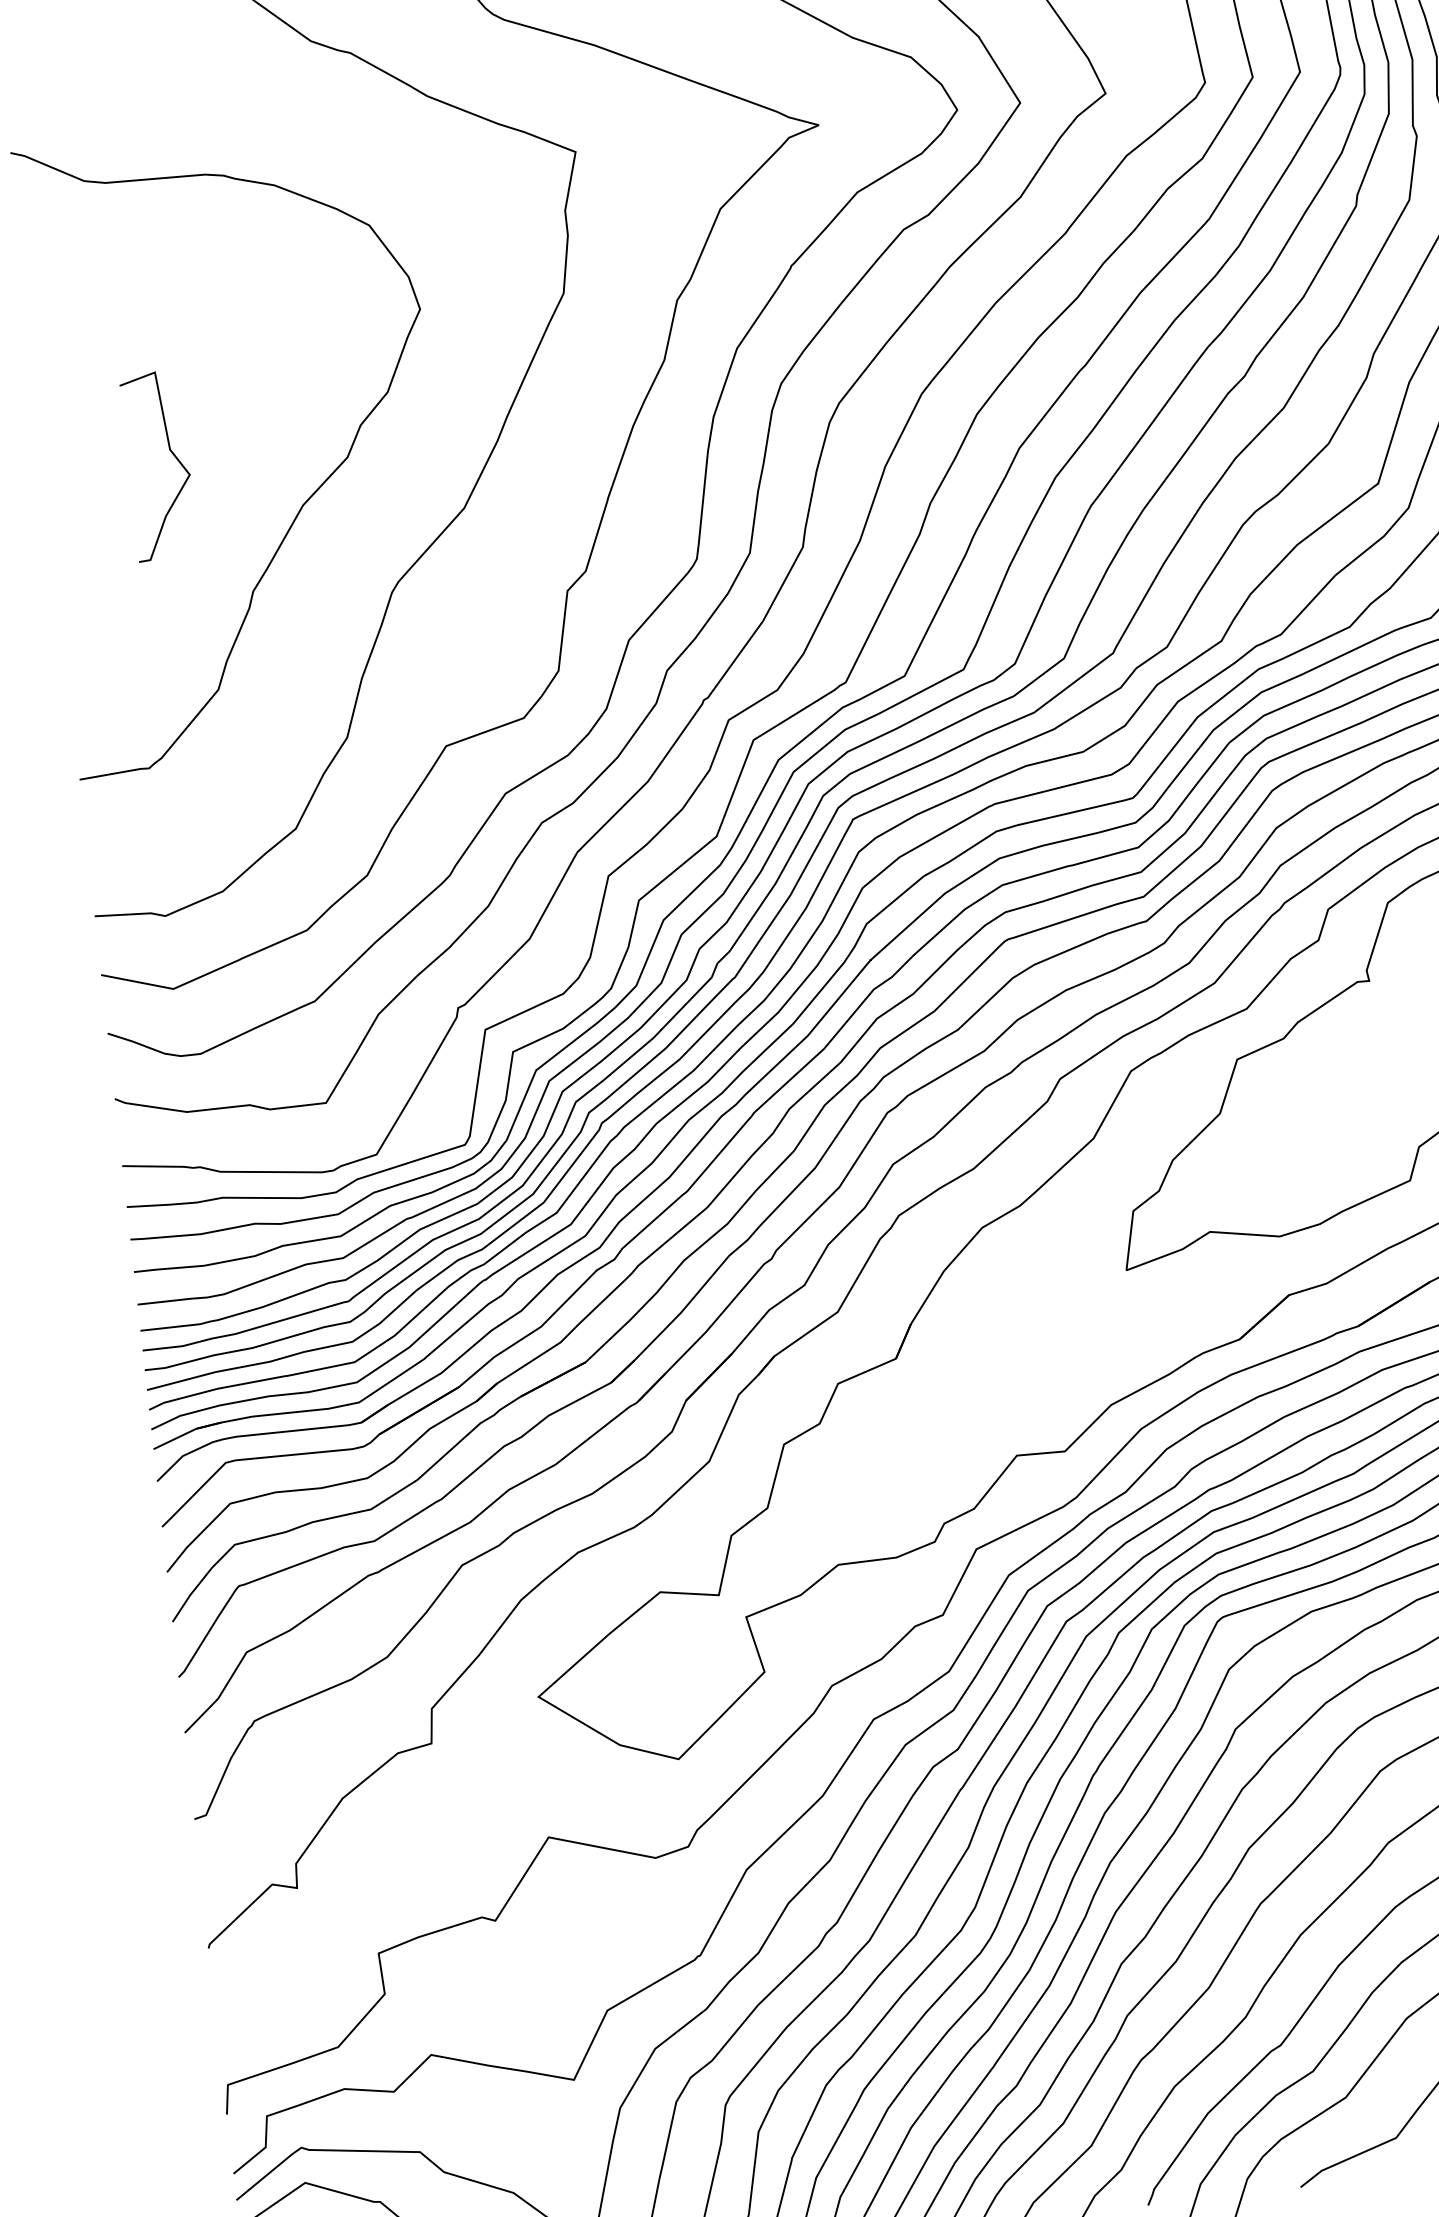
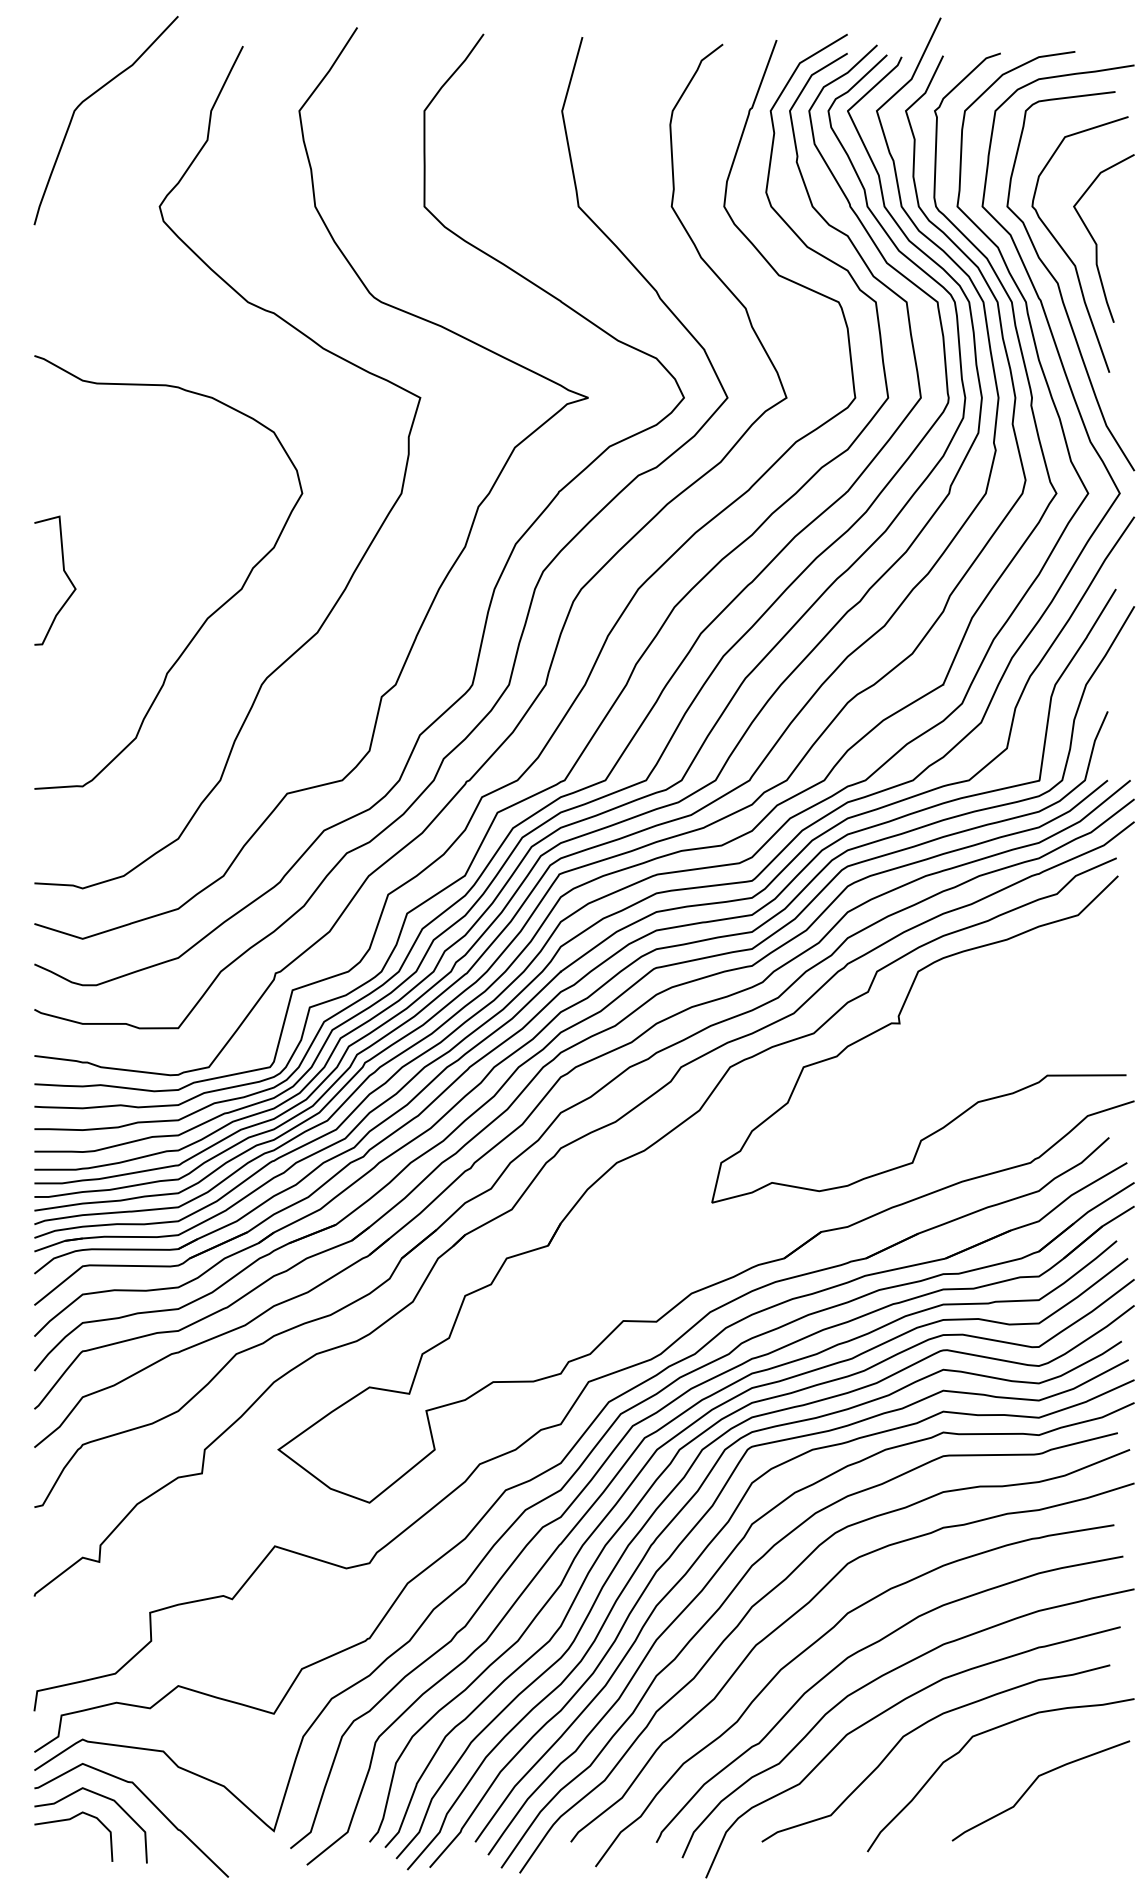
curve: (171, 454) -> (64, 573), moved

